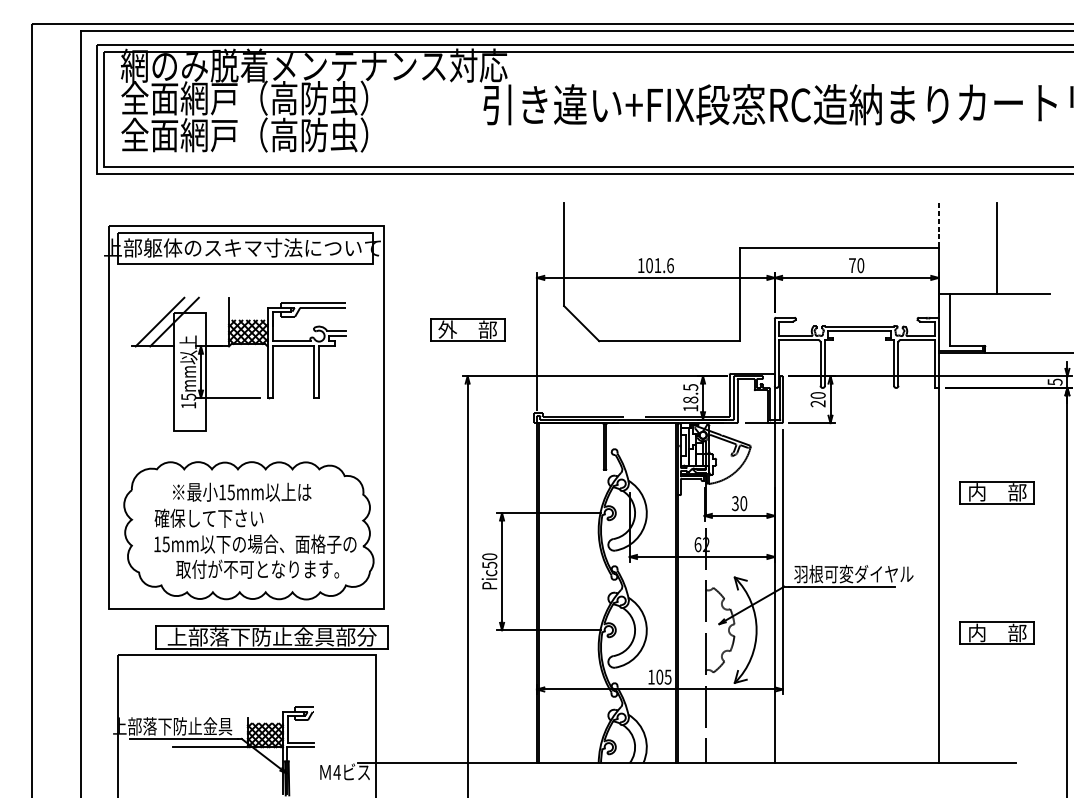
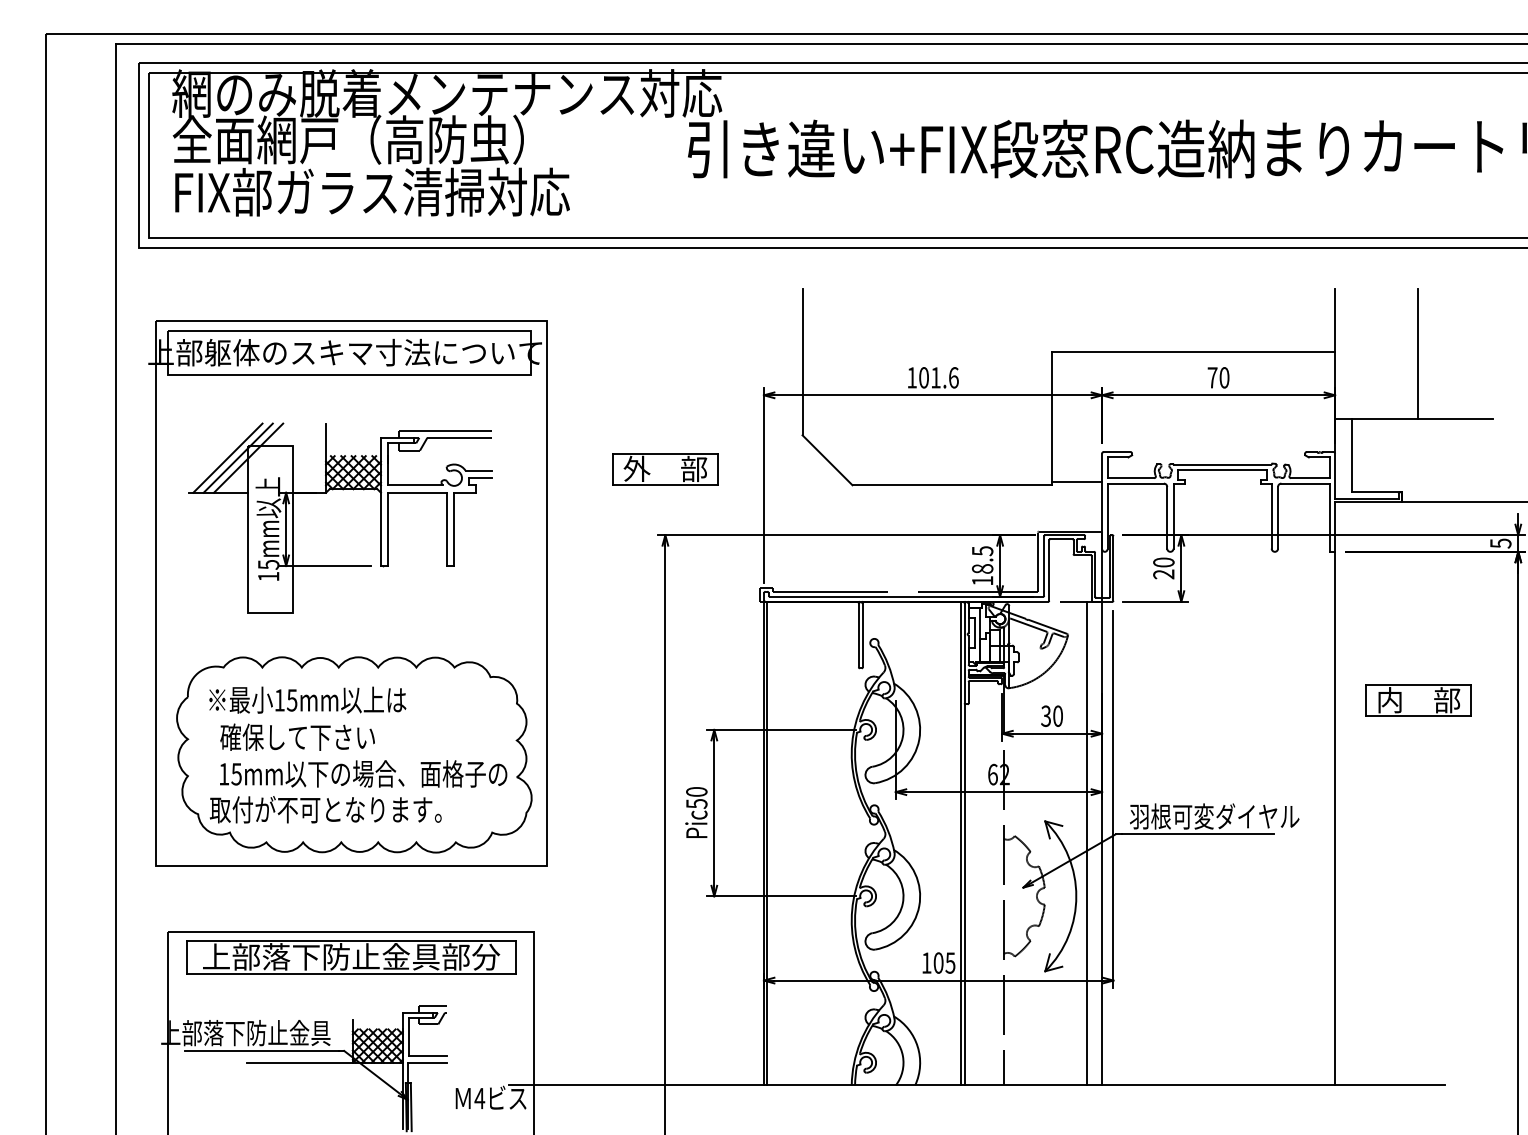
text: (260, 135) -> (370, 192), 全面網戸（高防虫） -> FIX部ガラス清掃対応
line: (938, 226) -> (1335, 321), dashed -> solid
line: (166, 321) -> (237, 457), added
line: (757, 338) -> (1077, 481), added
text: (242, 491) -> (307, 699), moved
text: (257, 569) -> (325, 809), moved
line: (763, 593) -> (1086, 843), added
part: (997, 633) -> (1418, 900), removed
part: (272, 637) -> (351, 957), moved

